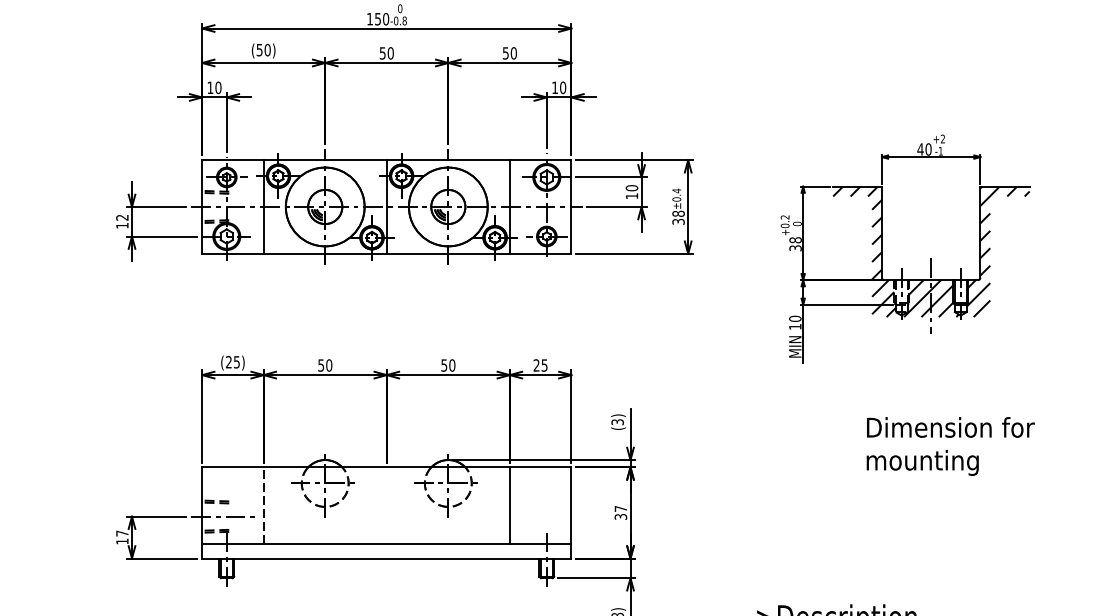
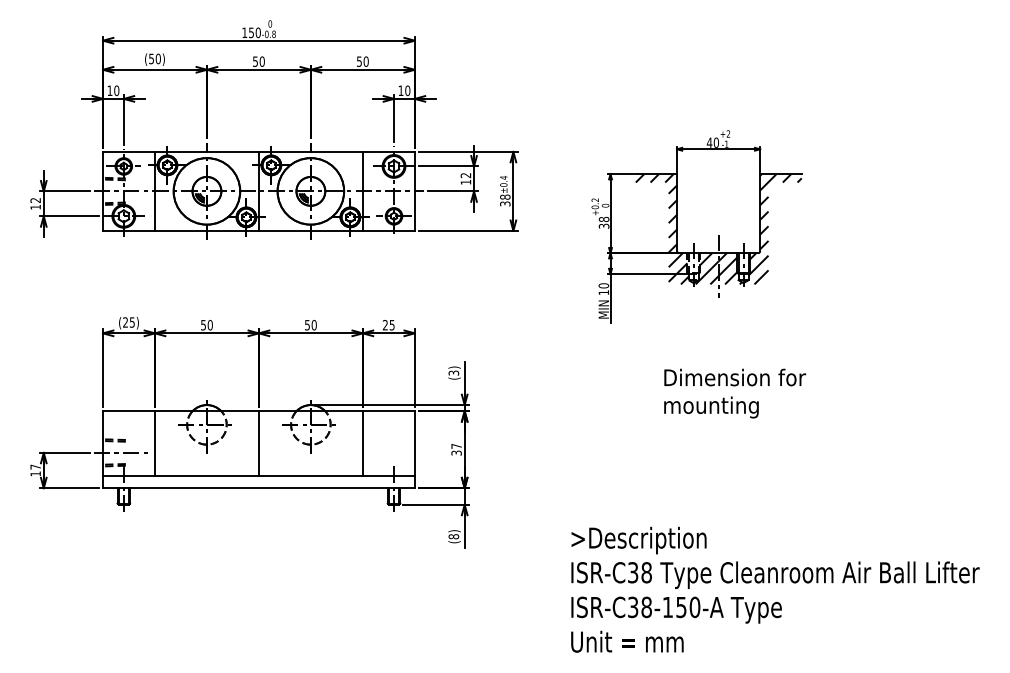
text: (631, 188) -> (465, 175), 10 -> 12
line: (263, 505) -> (154, 443), dashed -> solid
line: (386, 505) -> (258, 443), added

